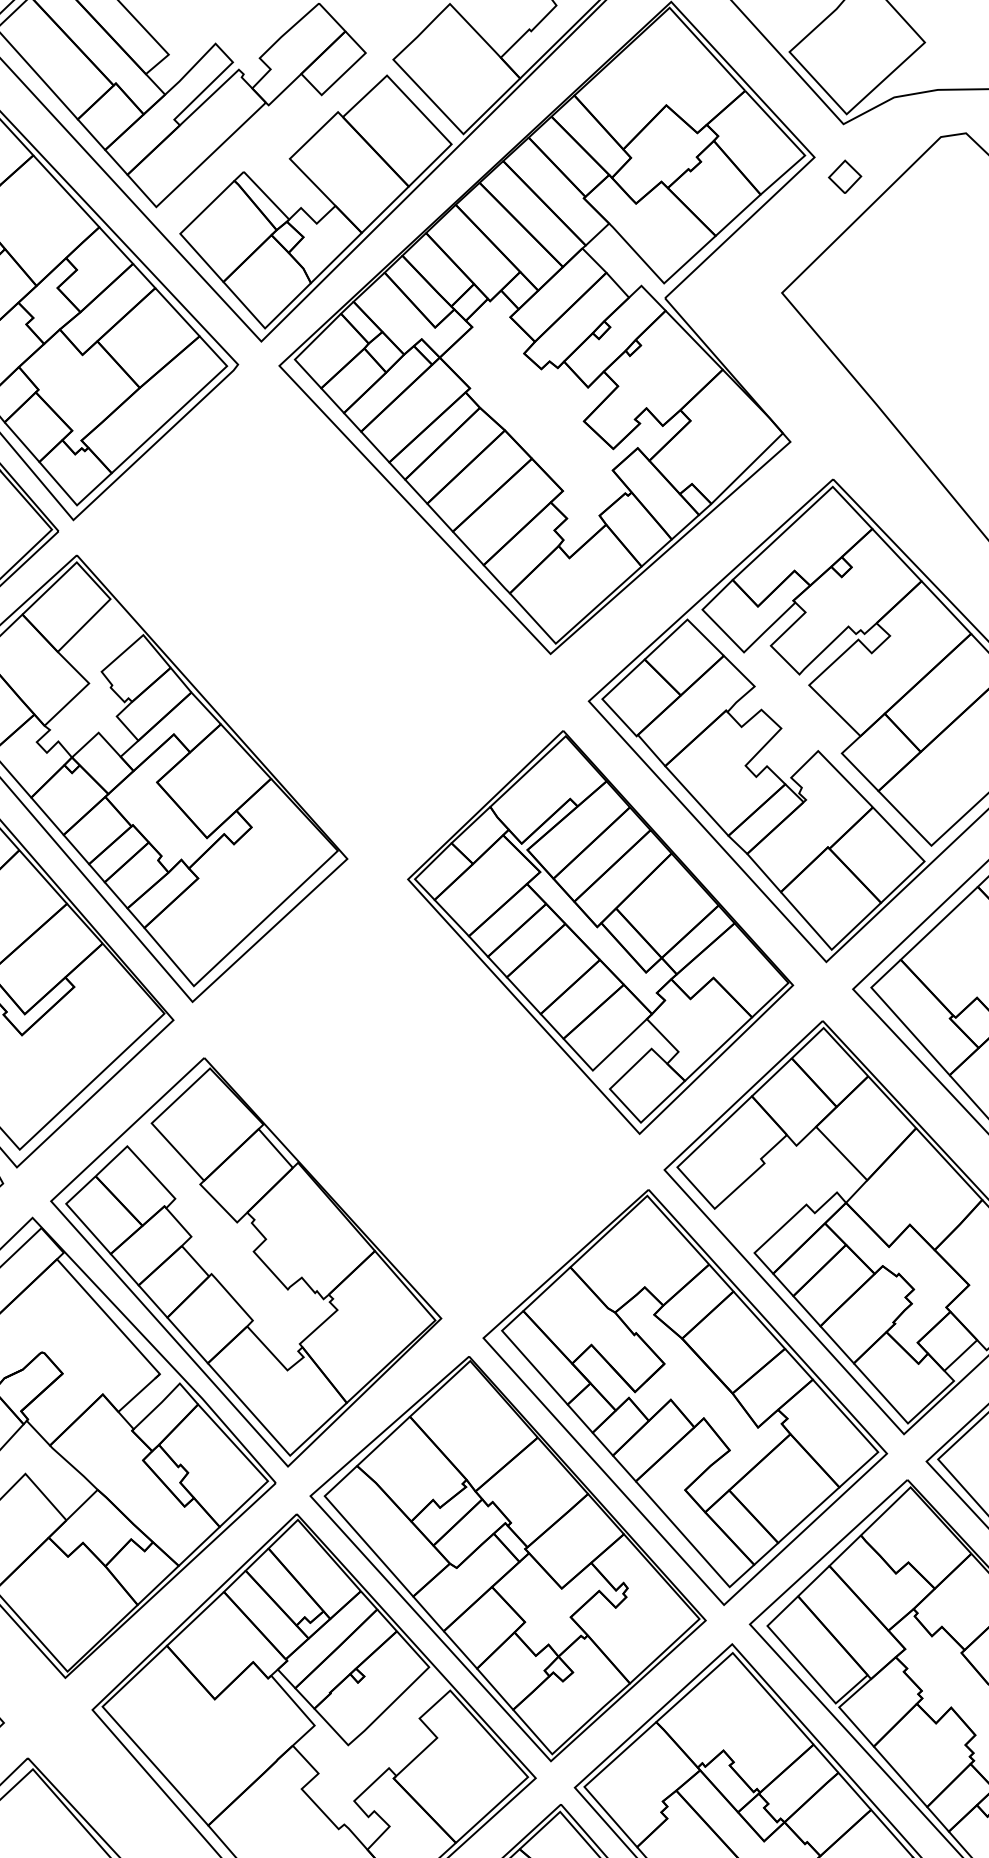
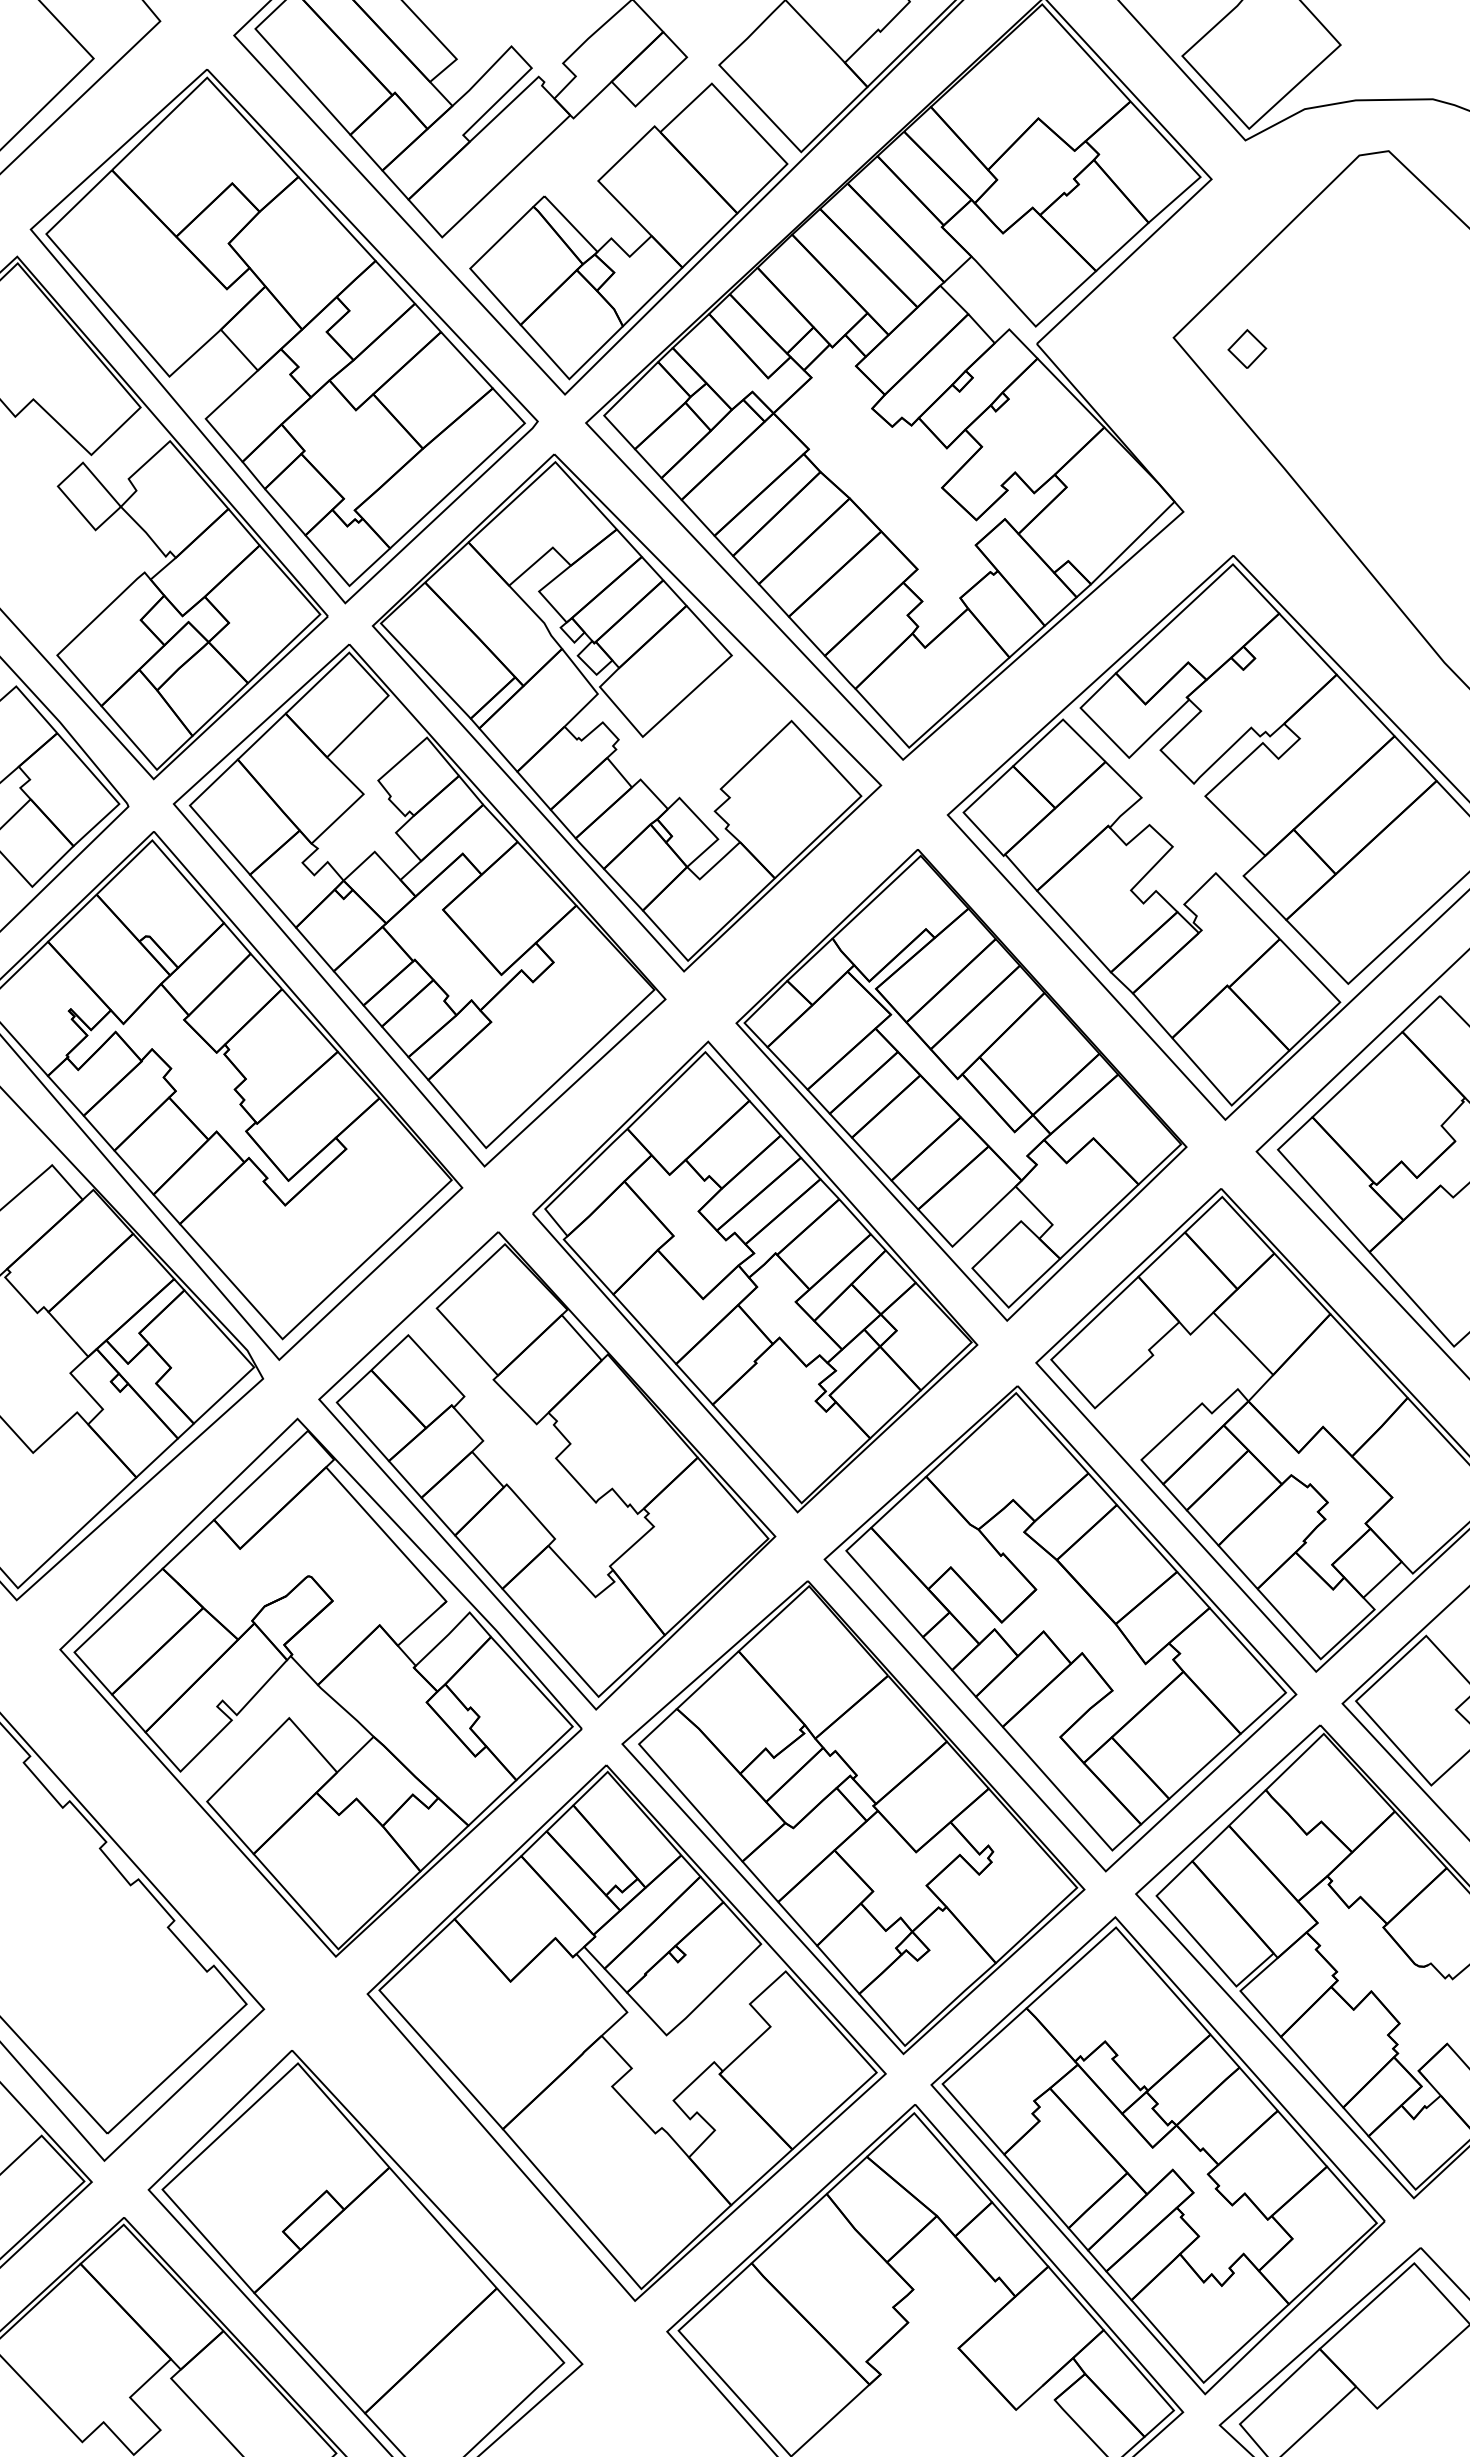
part: (845, 176) -> (1247, 348), moved
part: (313, 613) -> (626, 712), added
part: (424, 1096) -> (755, 1276), added

